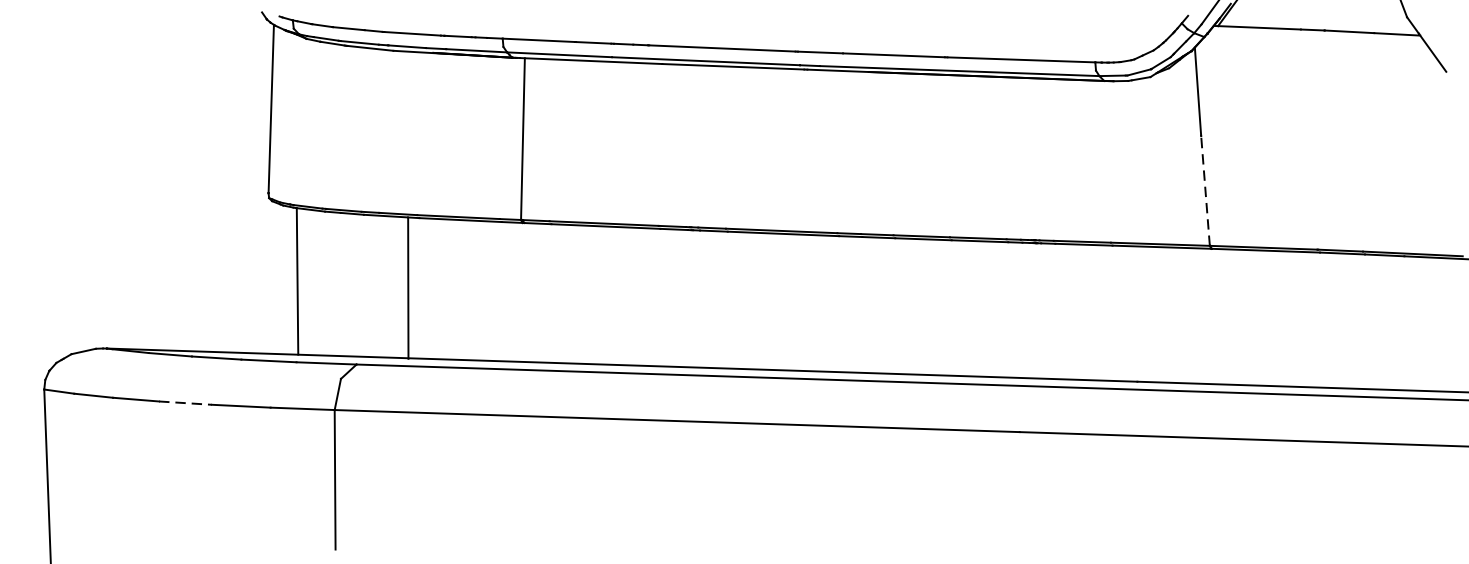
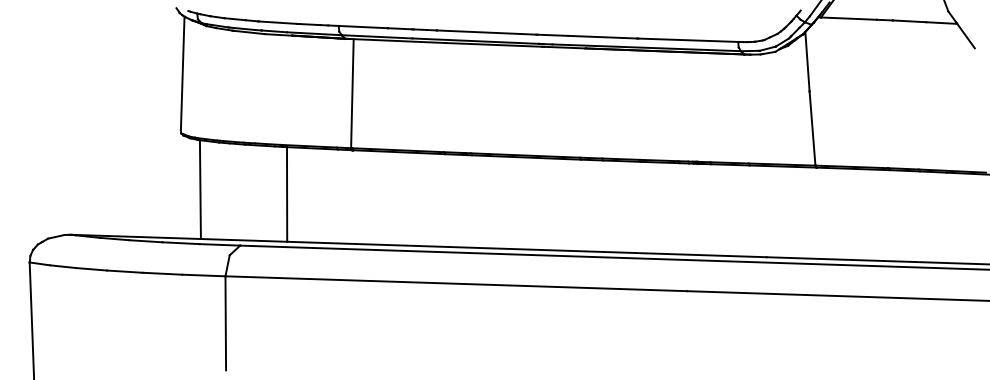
line: (1205, 190) -> (812, 128), dashed -> solid
line: (408, 288) -> (287, 194), moved
line: (184, 402) -> (124, 271), dashed -> solid

